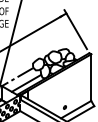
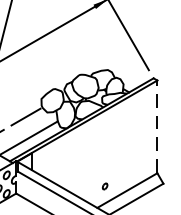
line: (91, 77) -> (157, 126), solid -> dashed

